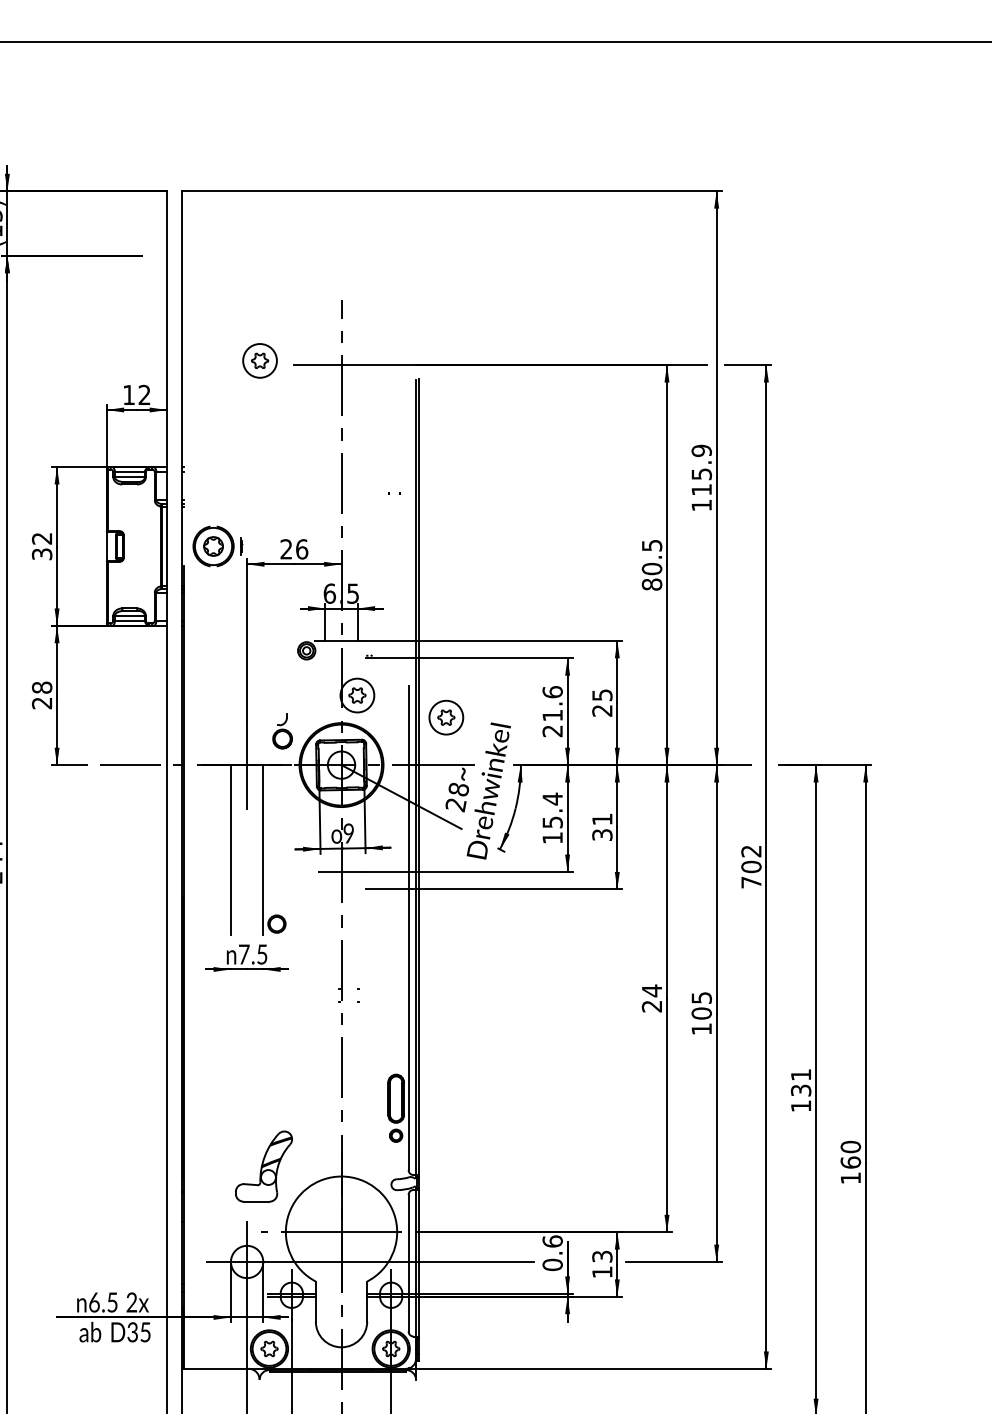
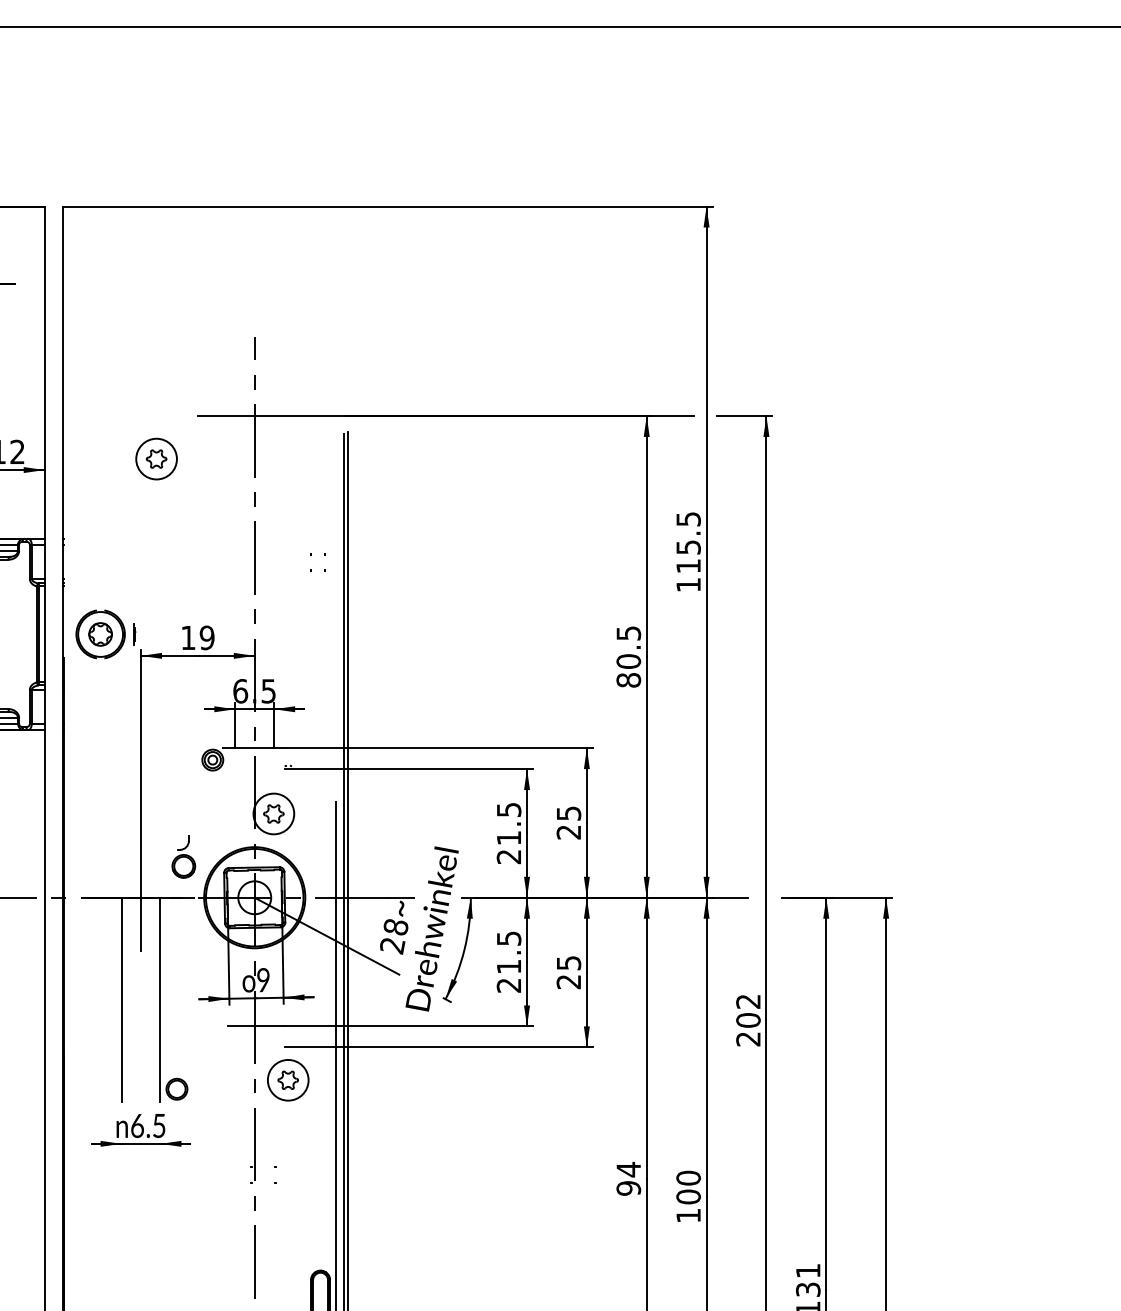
part: (259, 360) -> (155, 458), moved
text: (701, 450) -> (688, 518), 115.9 -> 115.5
text: (294, 549) -> (198, 638), 26 -> 19
text: (552, 692) -> (508, 810), 21.6 -> 21.5
part: (446, 717) -> (288, 1080), moved
text: (552, 817) -> (508, 960), 15.4 -> 21.5
text: (602, 826) -> (569, 971), 31 -> 25
text: (751, 882) -> (748, 1039), 702 -> 202
text: (244, 954) -> (137, 1125), 7.5 -> 6.5
text: (701, 997) -> (688, 1177), 105 -> 100
text: (652, 1006) -> (629, 1188), 24 -> 94

